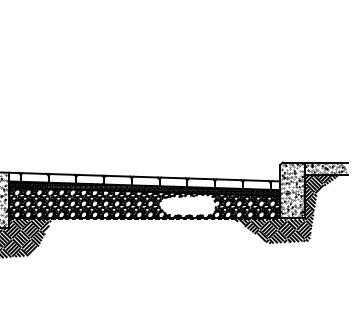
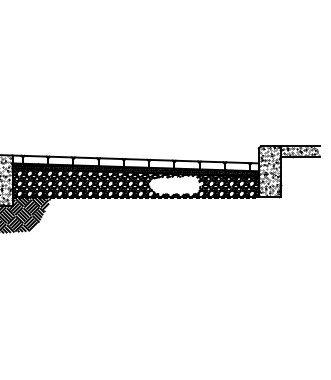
hatch: (286, 209) -> (264, 188), removed

